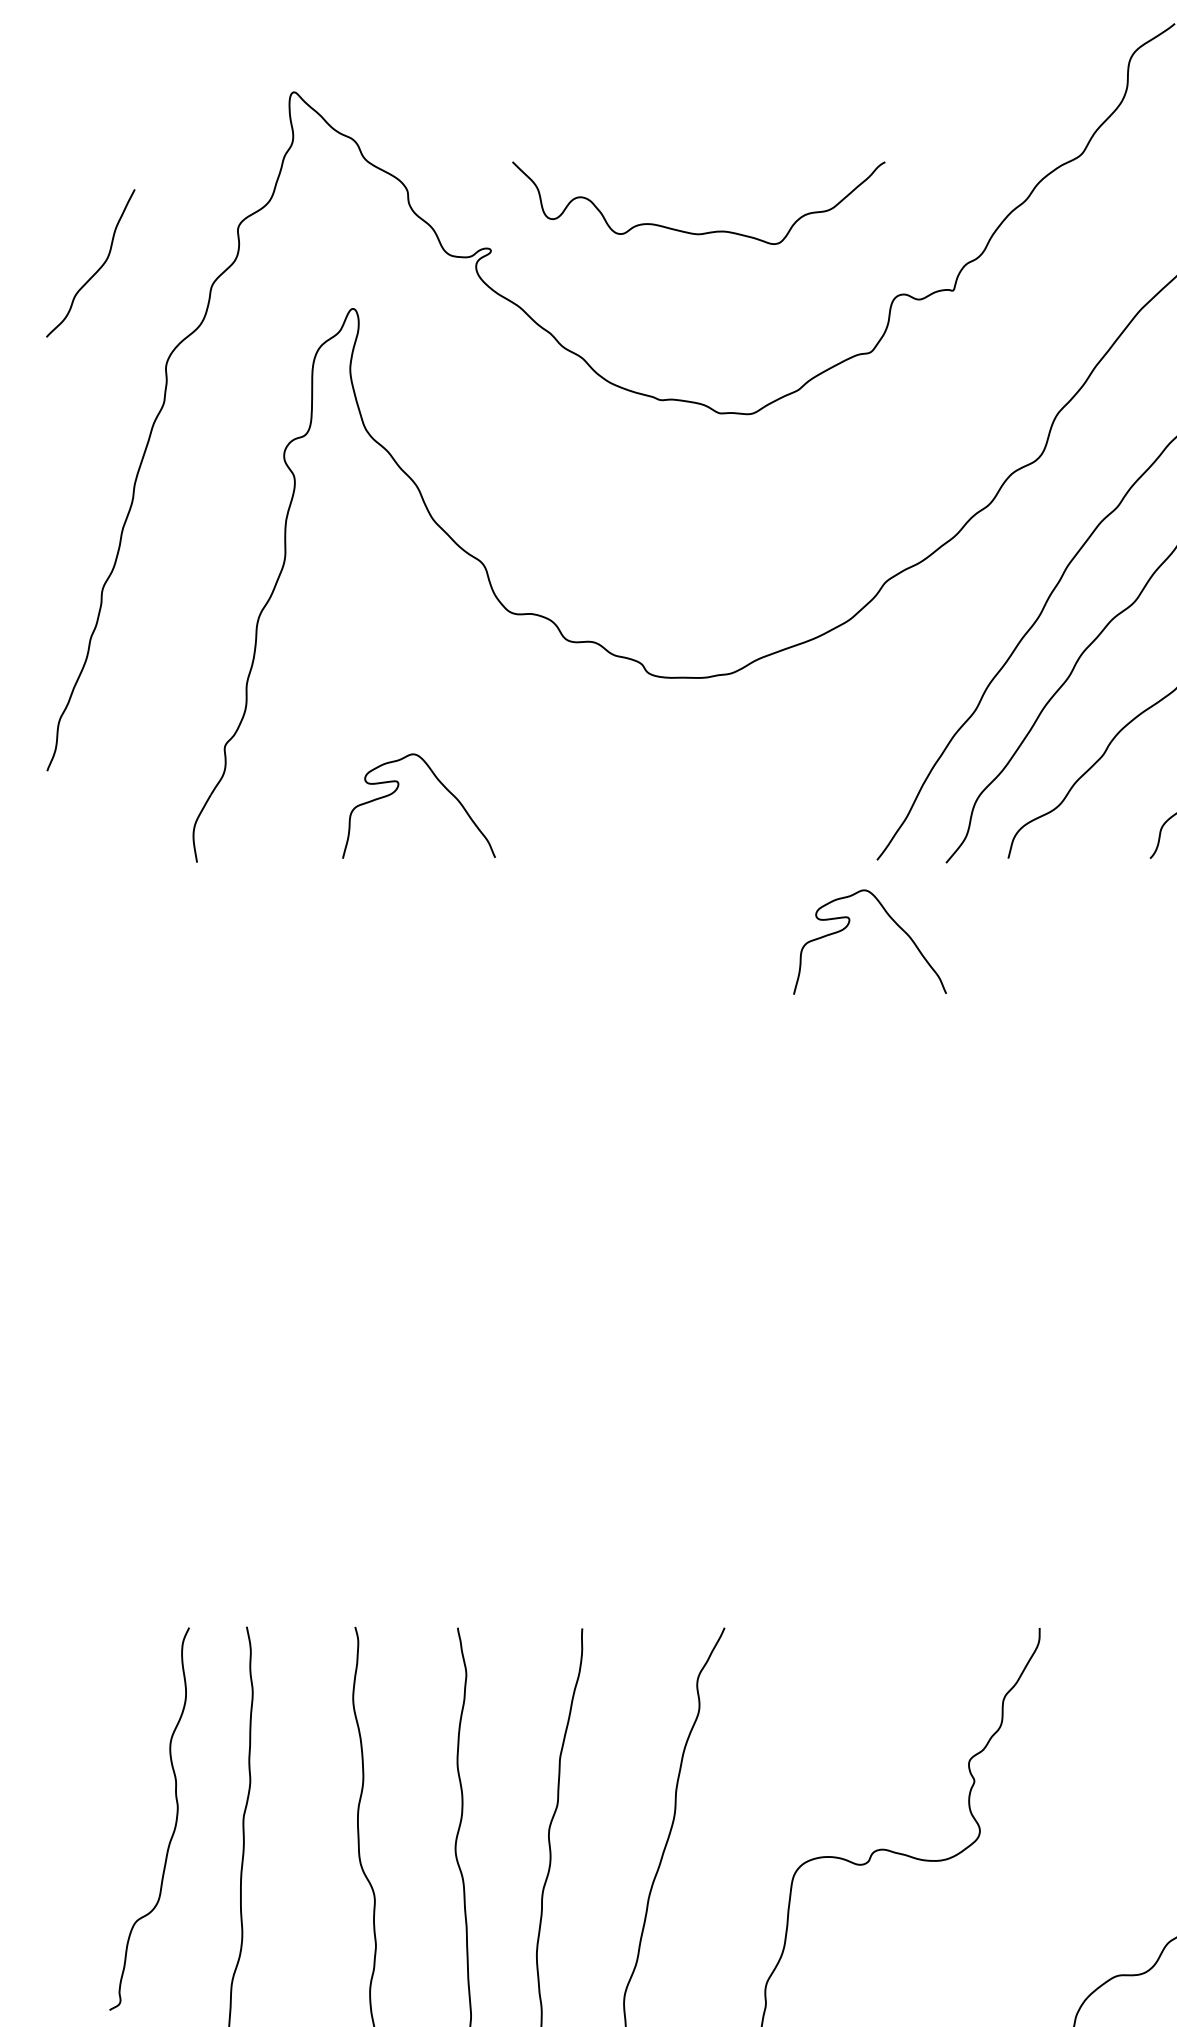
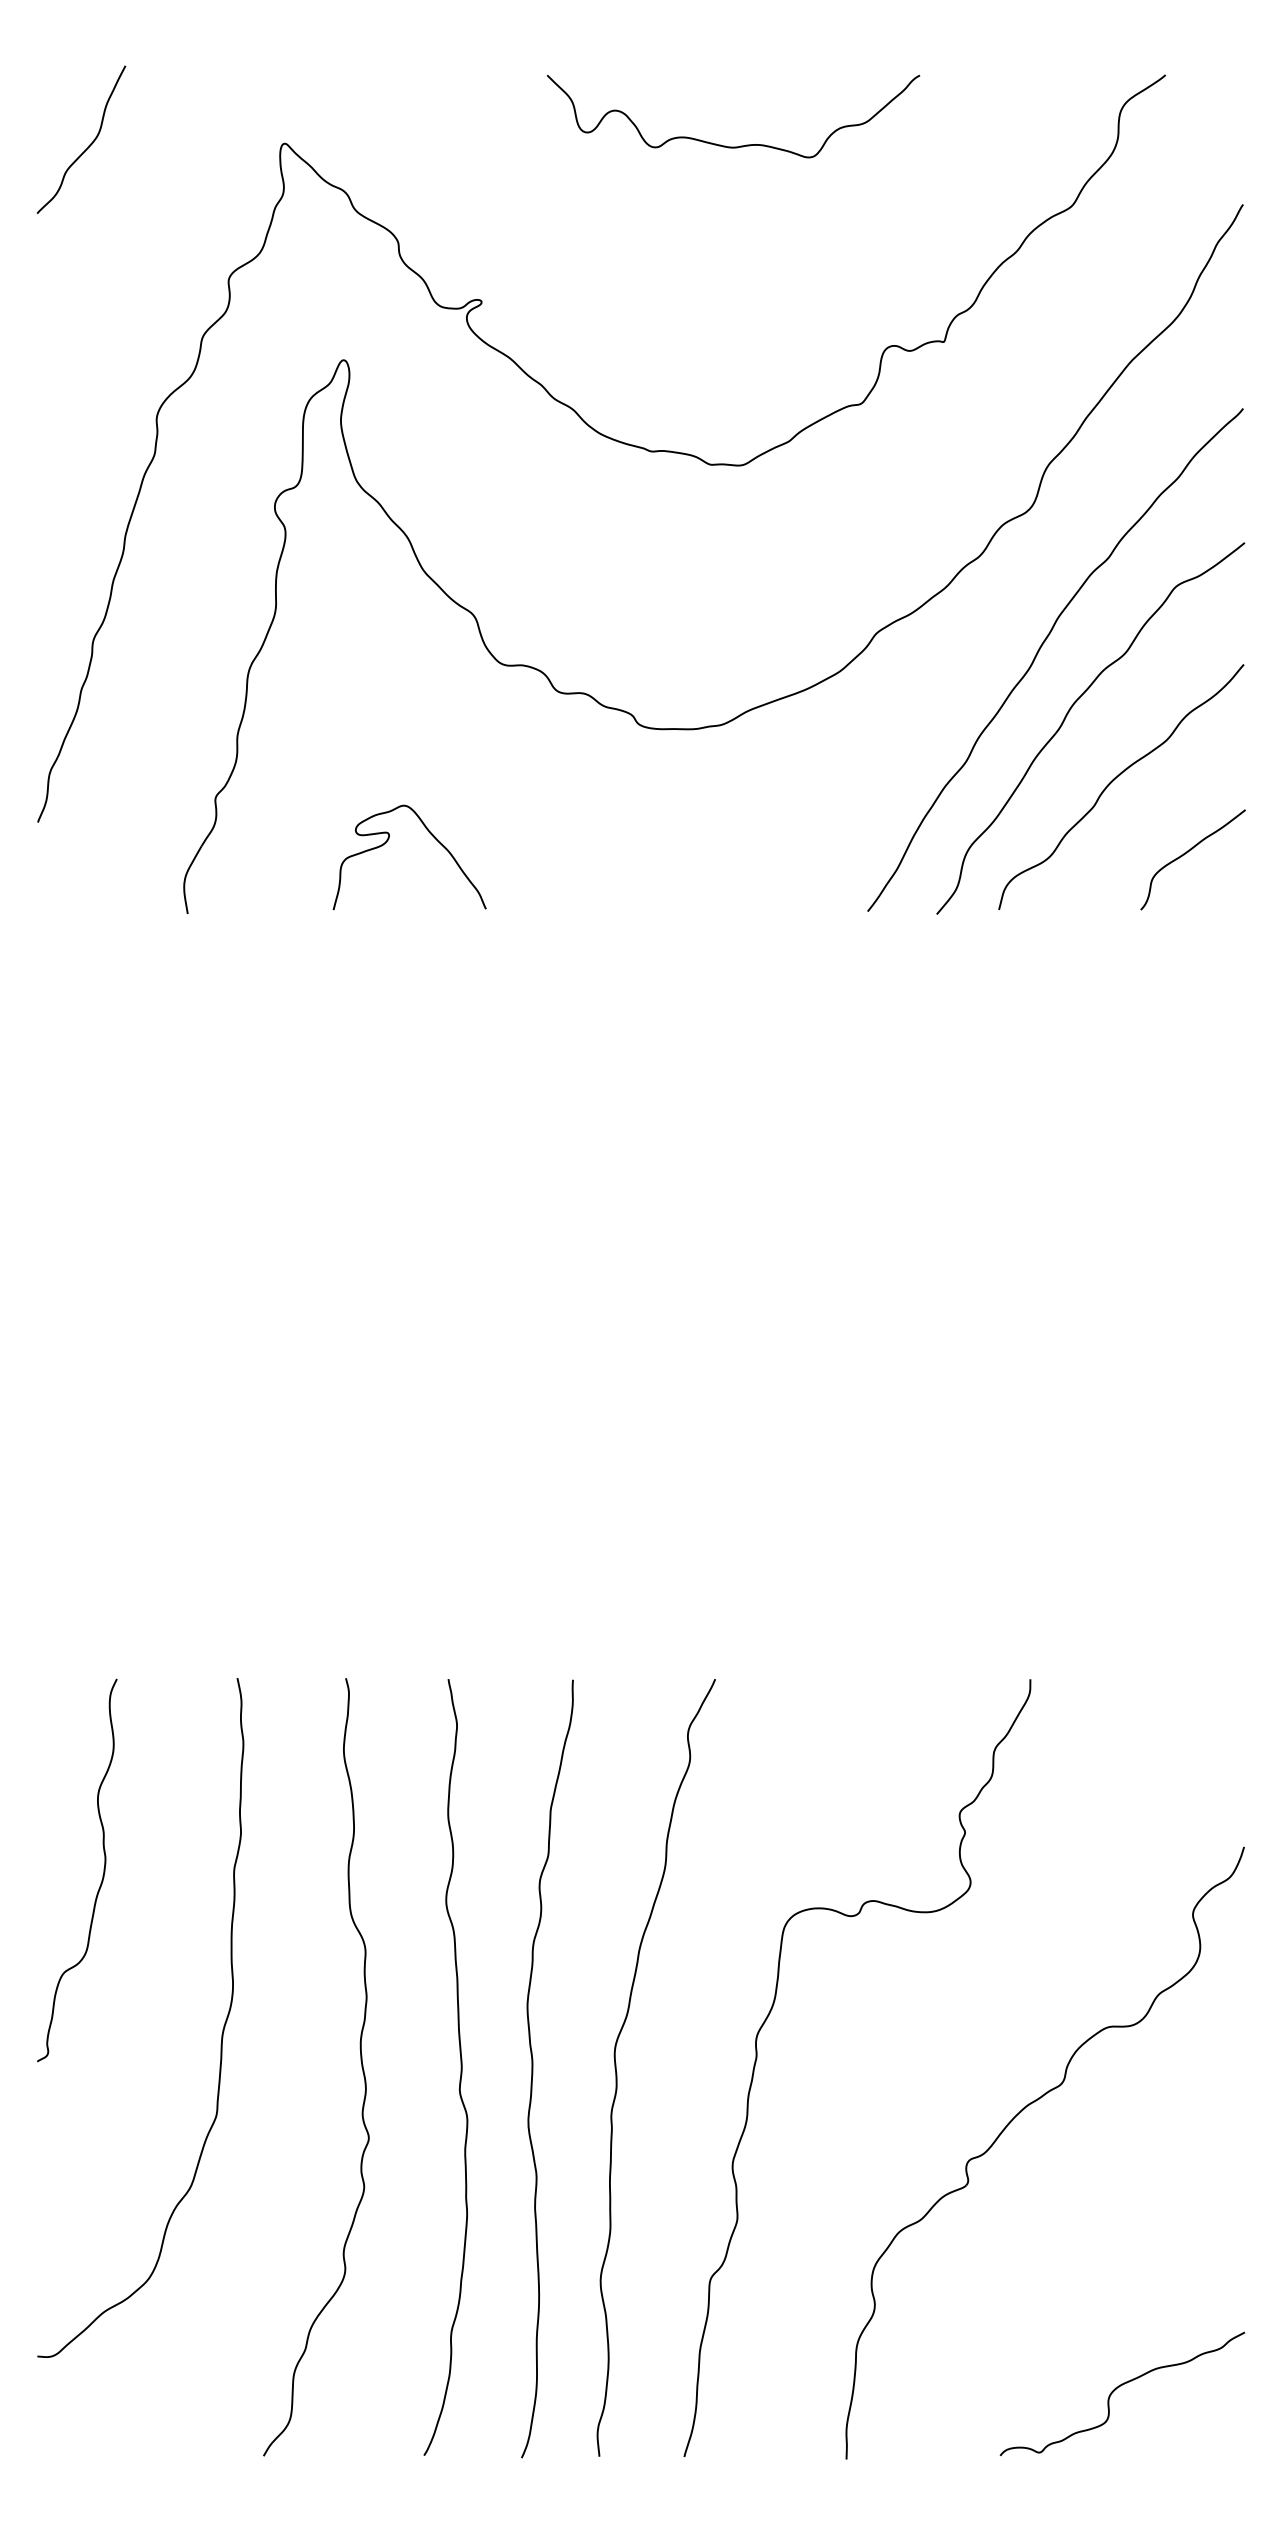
curve: (705, 232) -> (740, 145), moved
curve: (97, 269) -> (88, 145), moved
curve: (847, 927) -> (838, 978), removed
curve: (174, 1824) -> (102, 1875), moved

